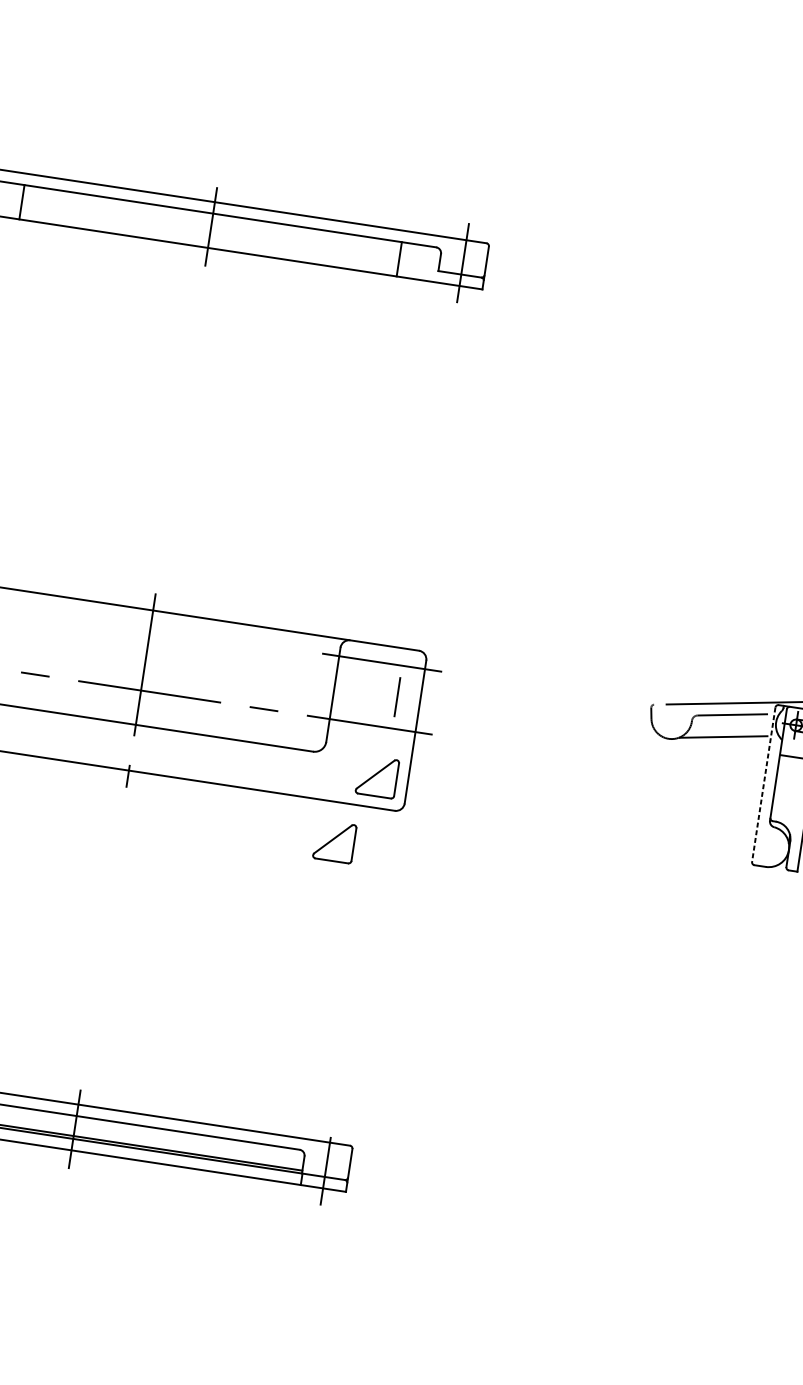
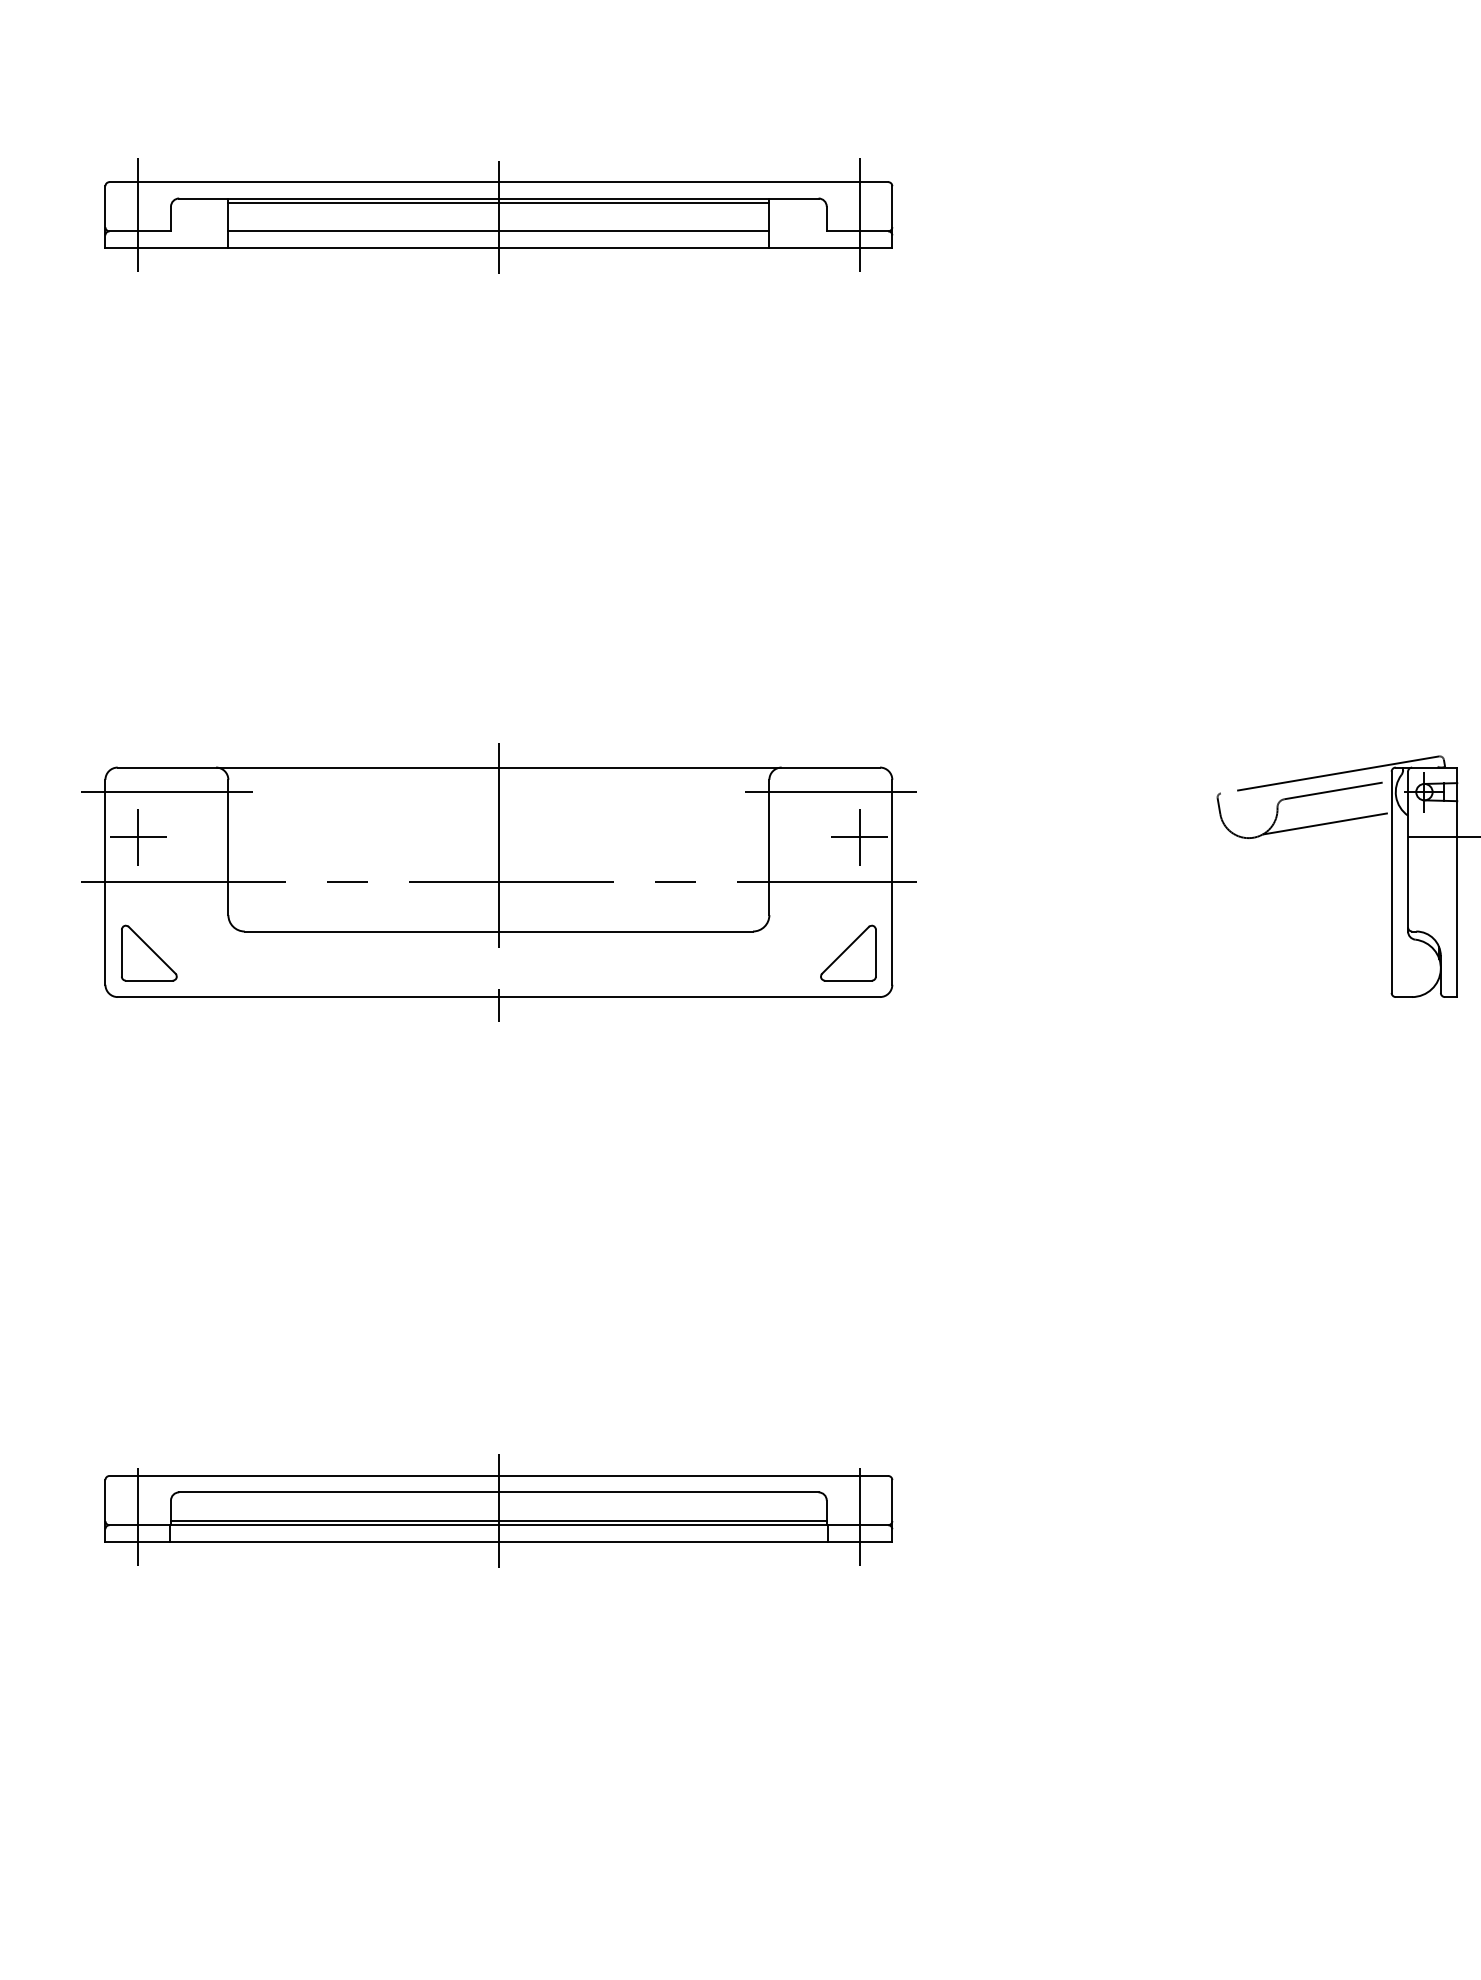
line: (212, 216) -> (498, 202), added
line: (209, 236) -> (498, 231), added
line: (397, 697) -> (859, 837), added
line: (763, 784) -> (1391, 882), dashed -> solid
part: (334, 841) -> (802, 1052), removed

